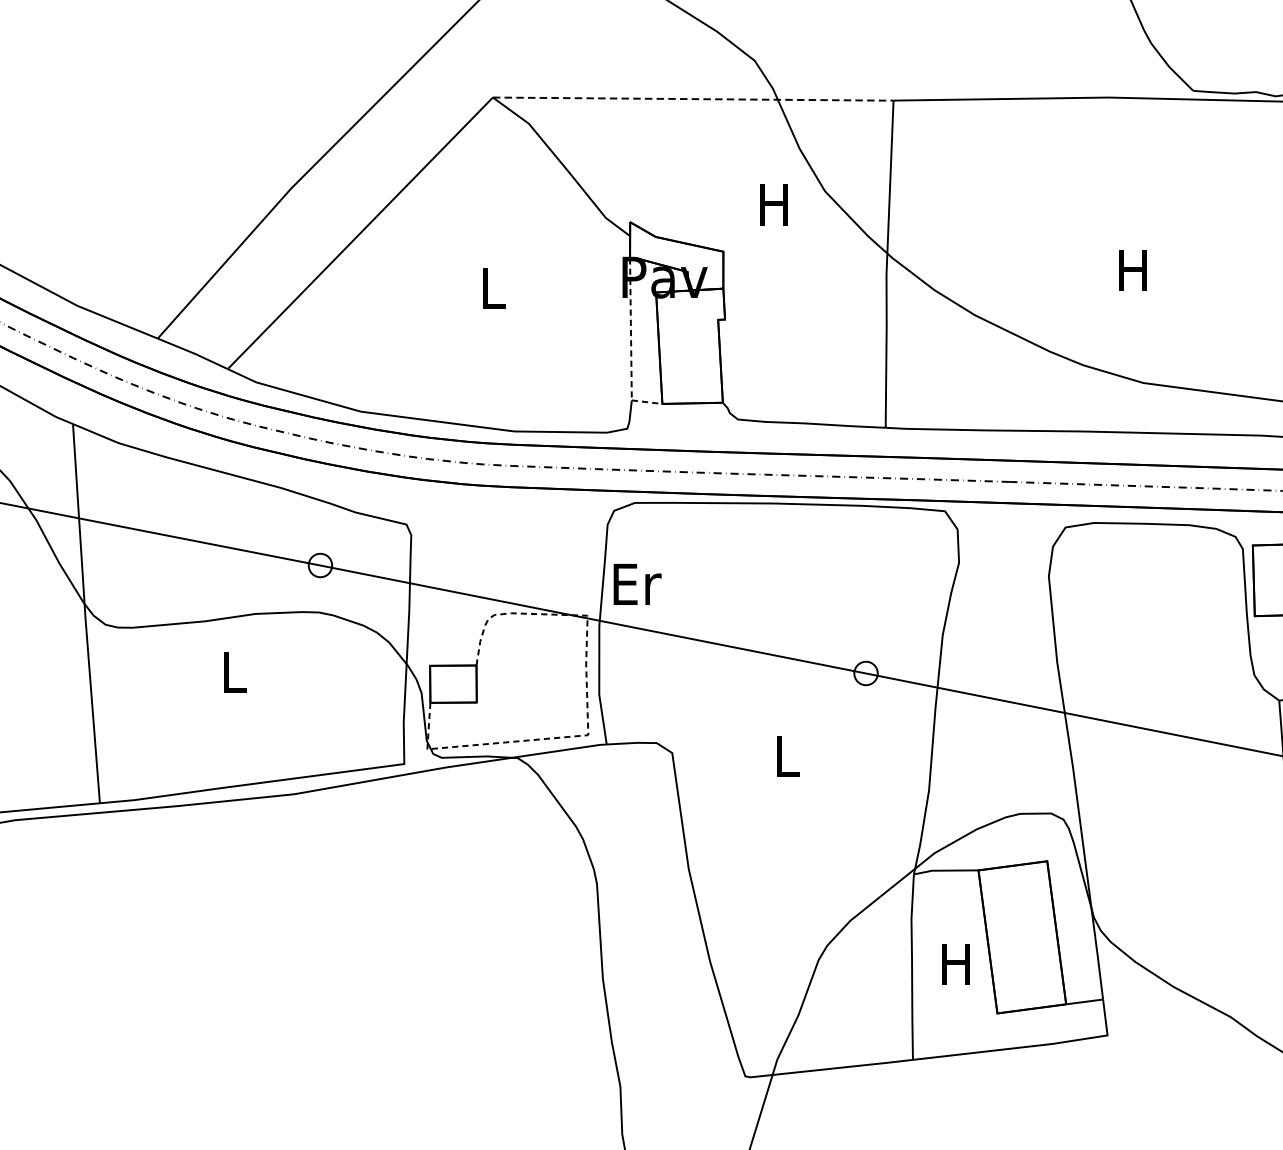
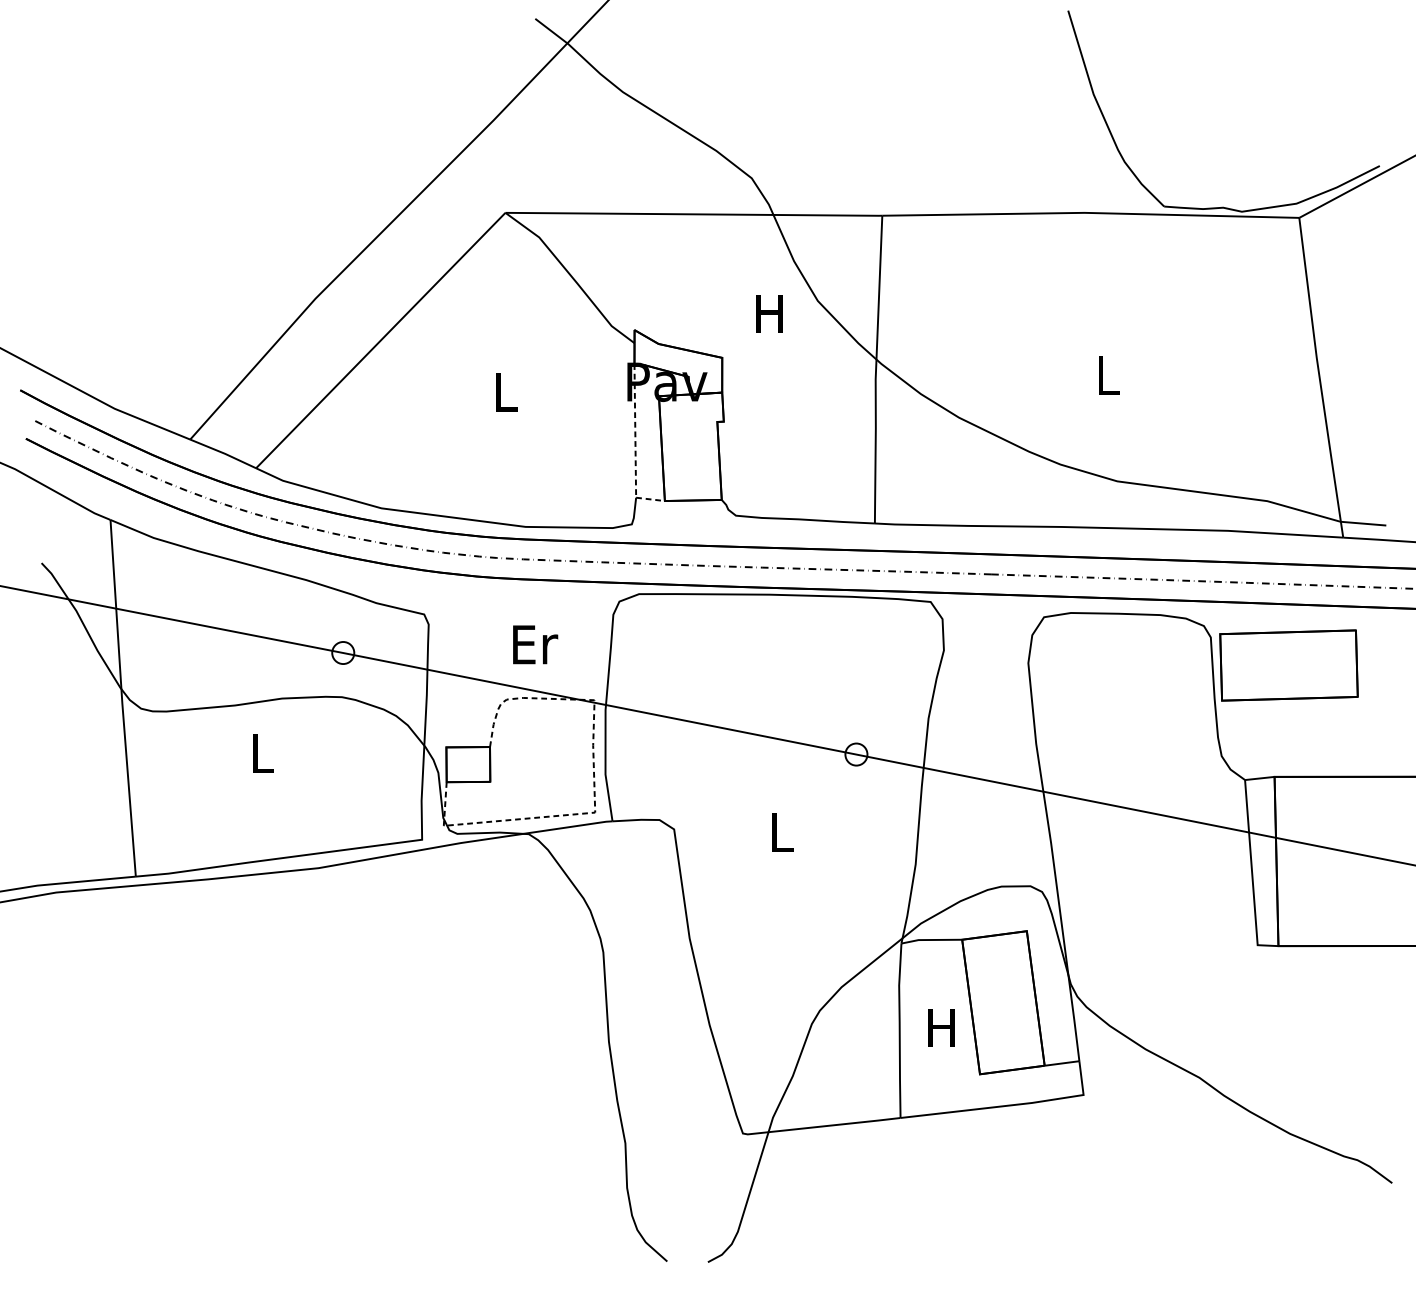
line: (694, 99) -> (695, 214), dashed -> solid
text: (1132, 270) -> (1107, 375), H -> L
text: (637, 584) -> (535, 644), moved

